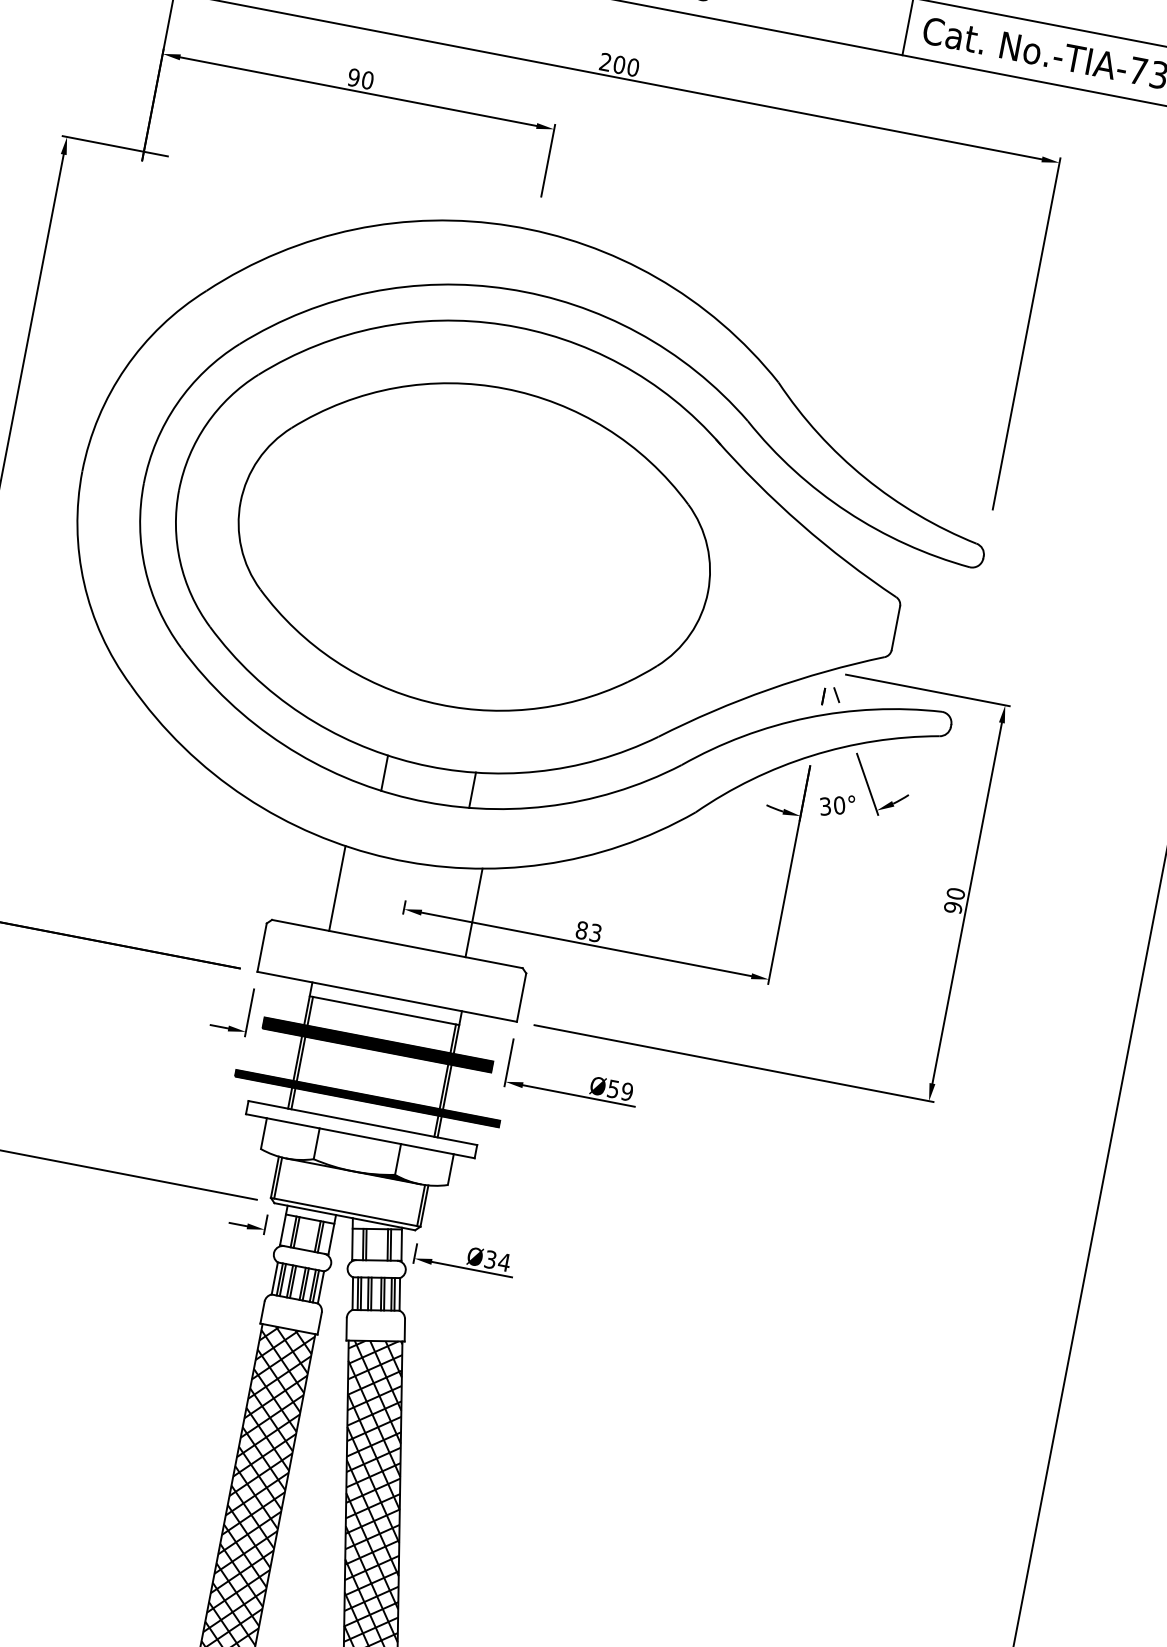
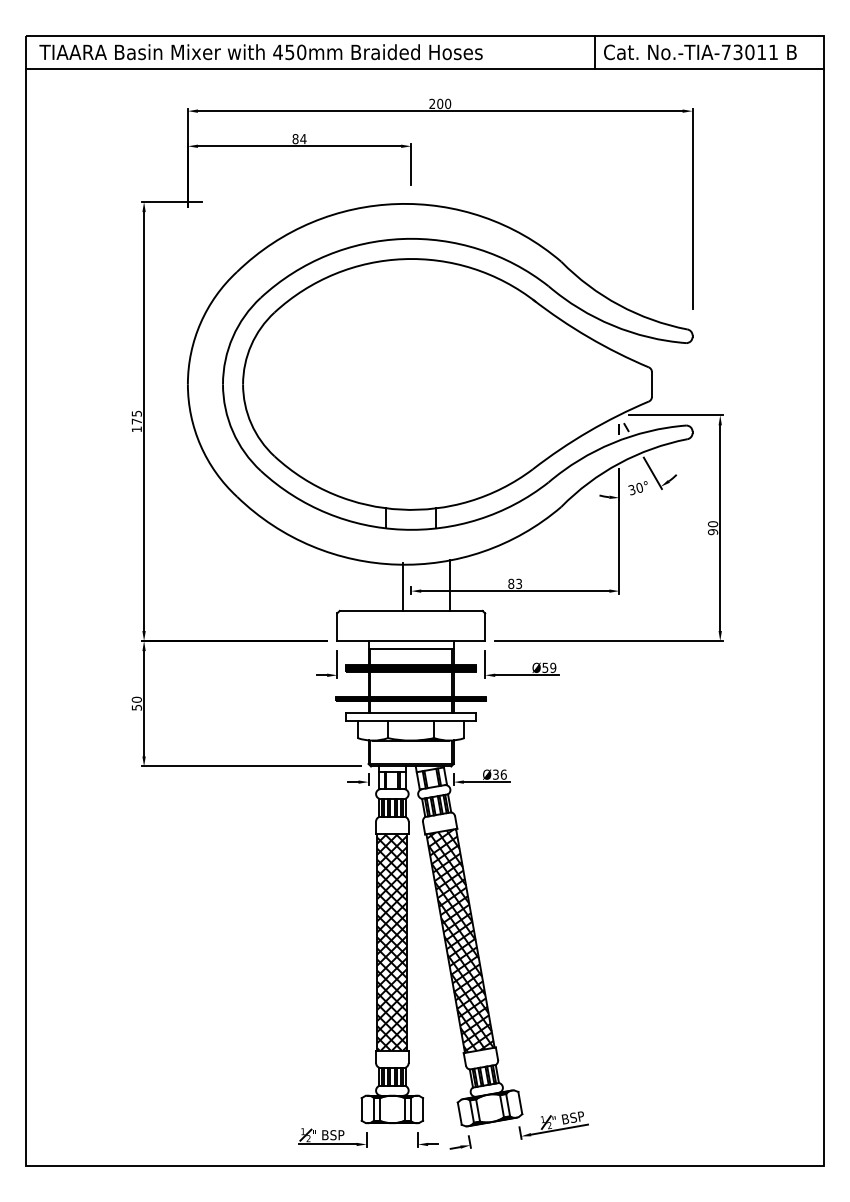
text: (360, 79) -> (299, 139), 90 -> 84
part: (474, 547) -> (411, 384), removed
line: (337, 888) -> (403, 586), moved
text: (503, 1261) -> (503, 774), Ø34 -> Ø36

